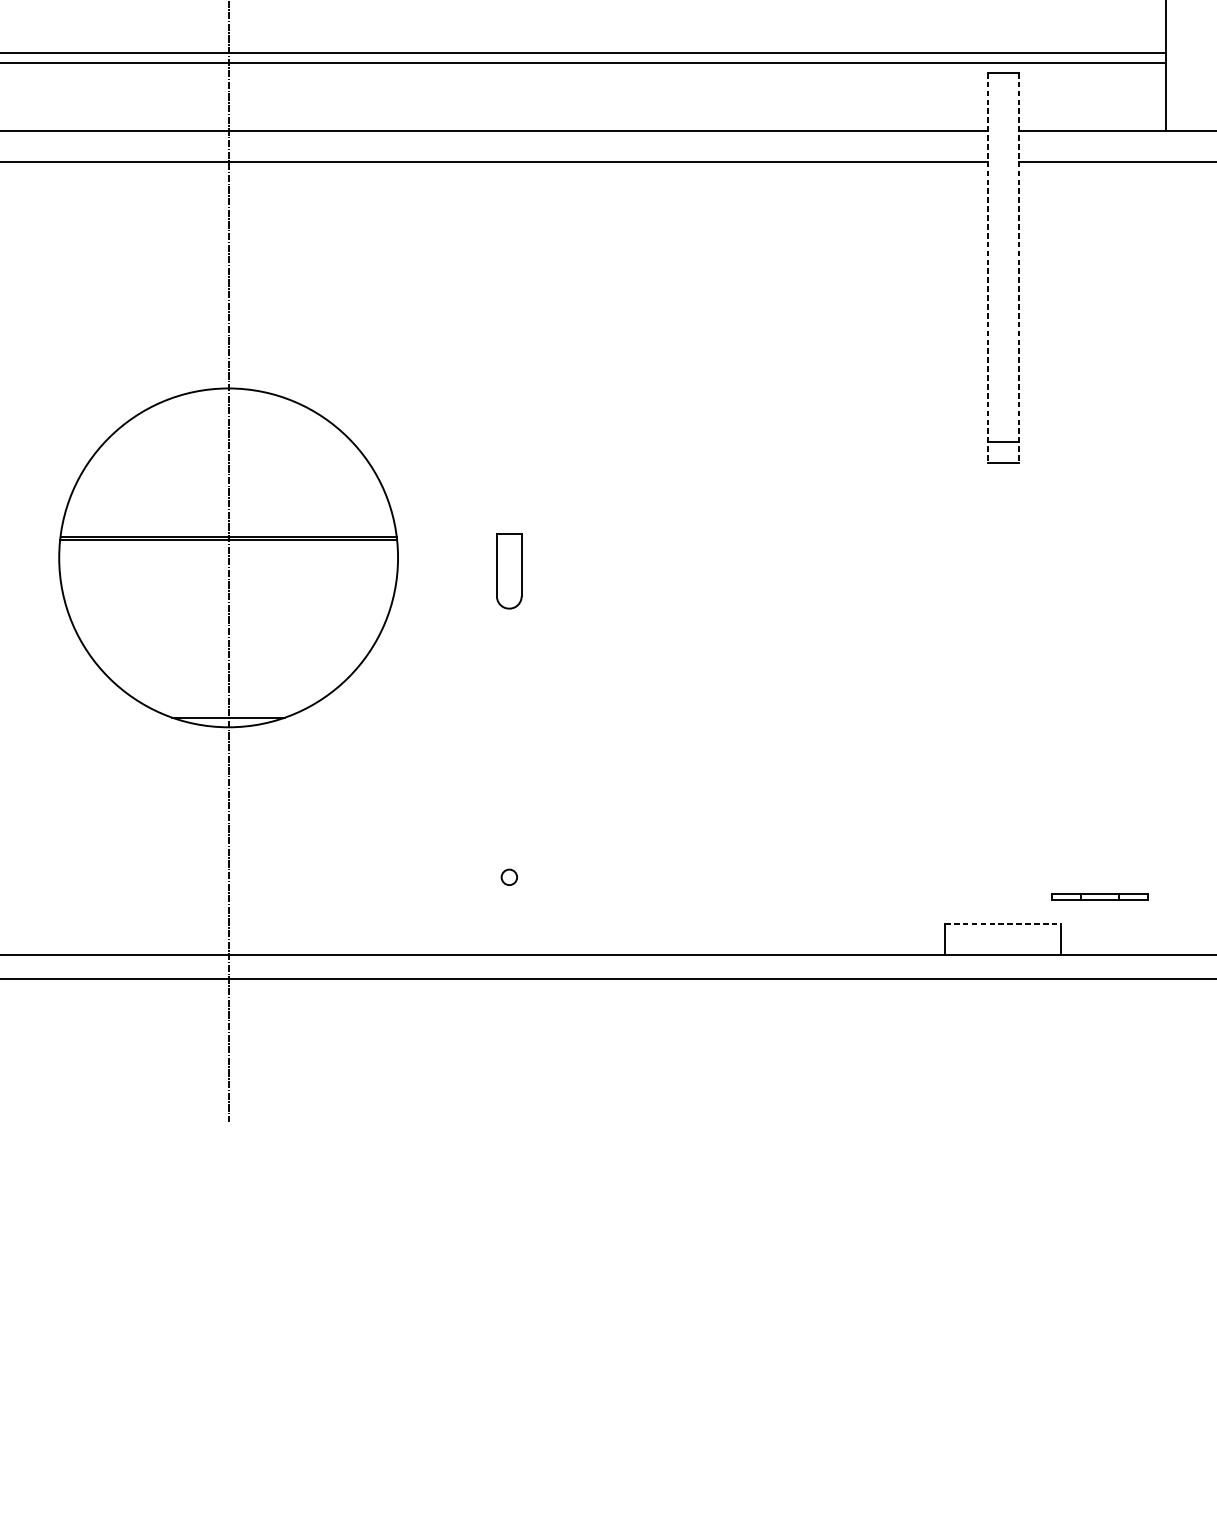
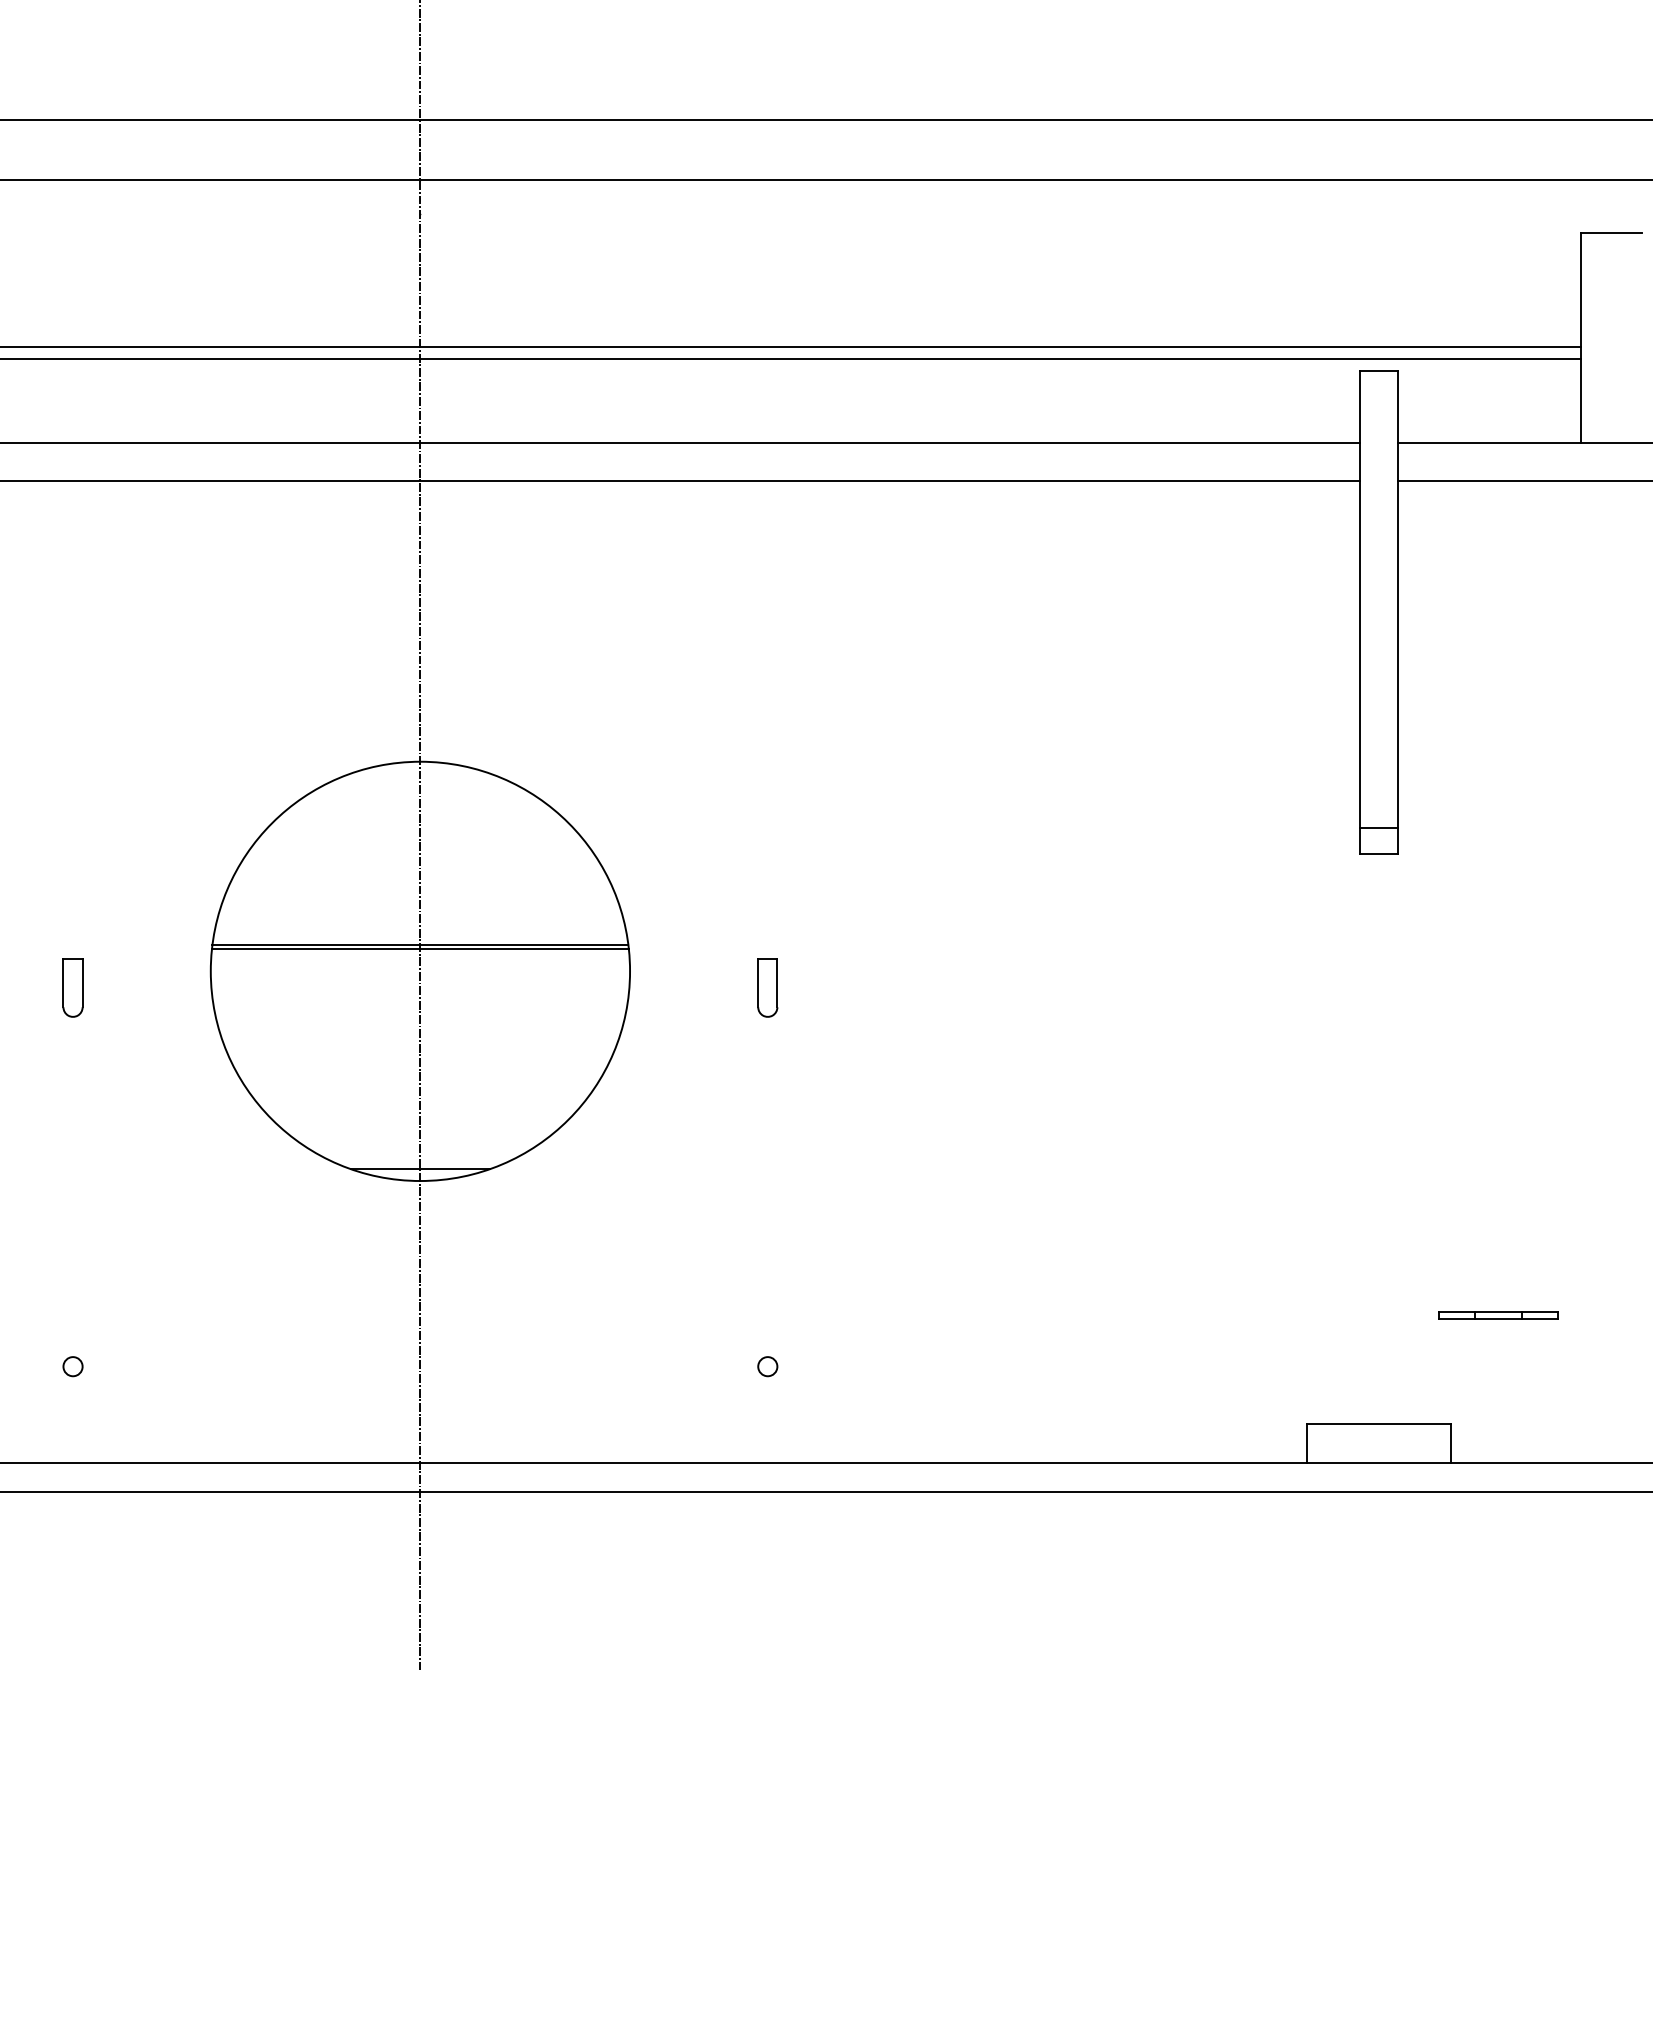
line: (987, 268) -> (1359, 613), dashed -> solid
line: (1018, 268) -> (1397, 613), dashed -> solid
part: (509, 570) -> (767, 987), size x0.62
part: (1099, 897) -> (1498, 1315), moved
line: (1002, 924) -> (1378, 1424), dashed -> solid

